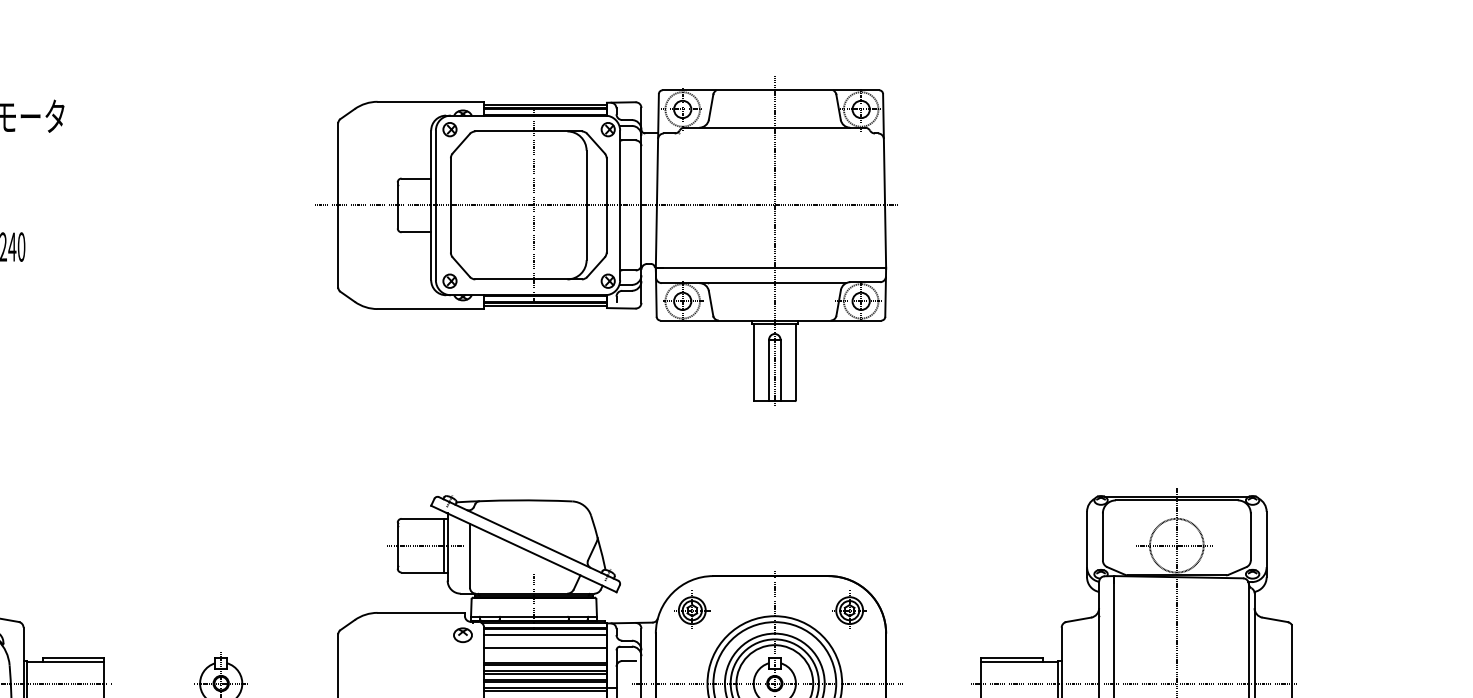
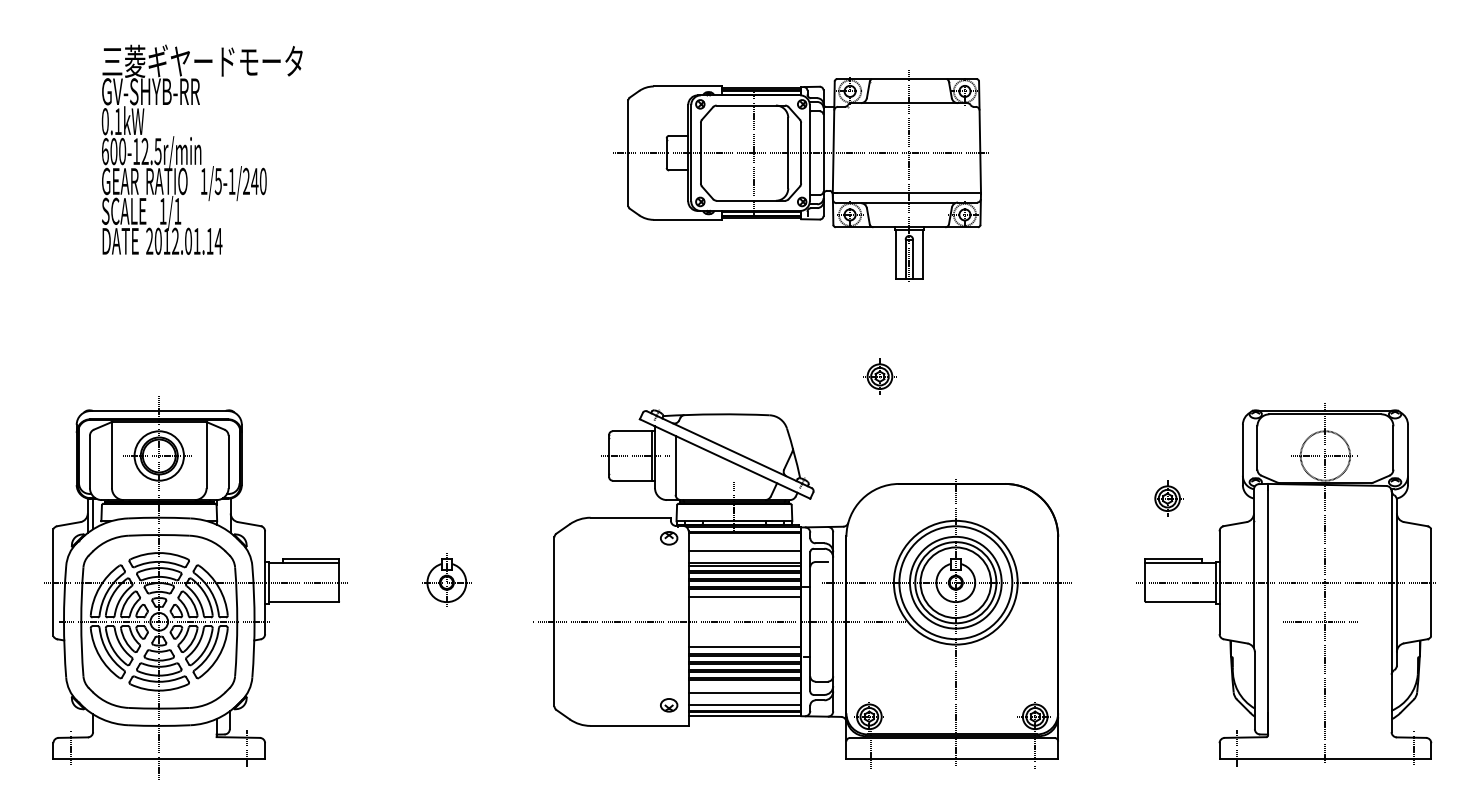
part: (605, 241) -> (800, 176), size x0.7
part: (691, 610) -> (879, 376), moved
part: (850, 610) -> (1168, 498), moved
line: (544, 635) -> (744, 538), removed

